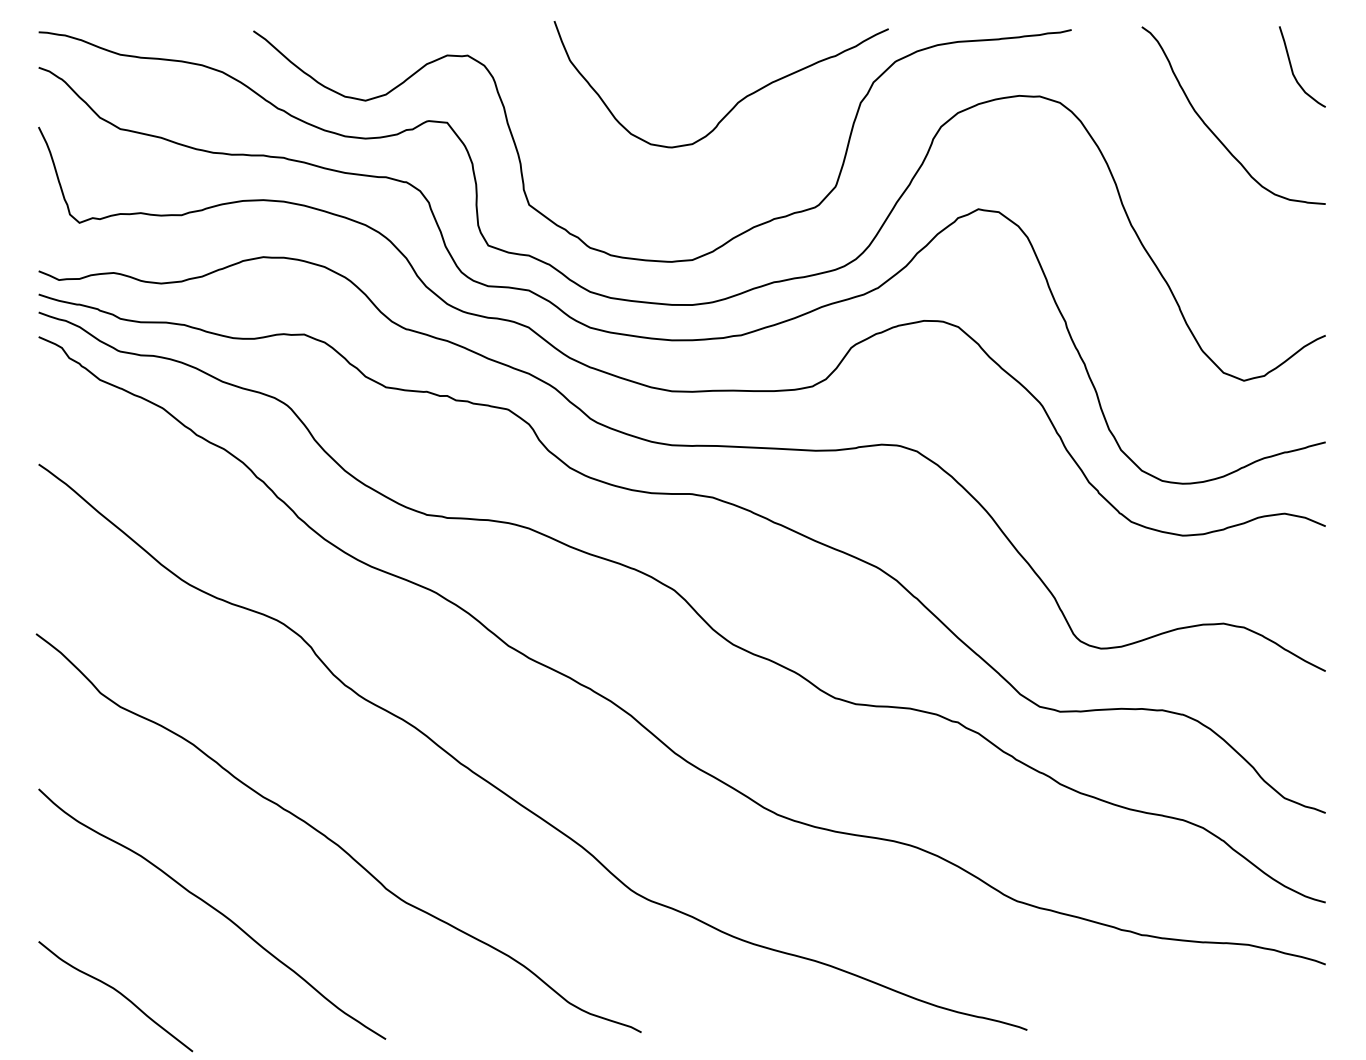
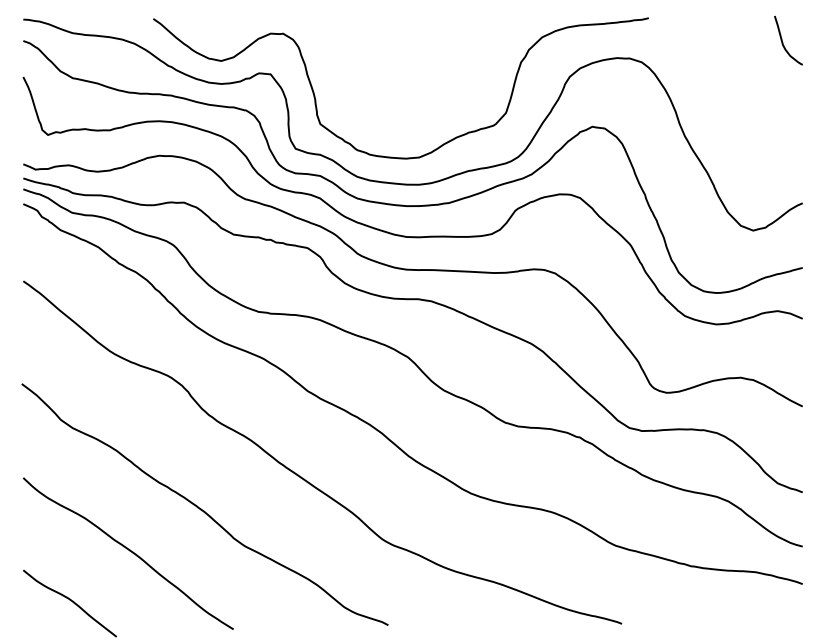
curve: (737, 101) -> (446, 61), removed
curve: (1214, 132) -> (735, 80), removed

